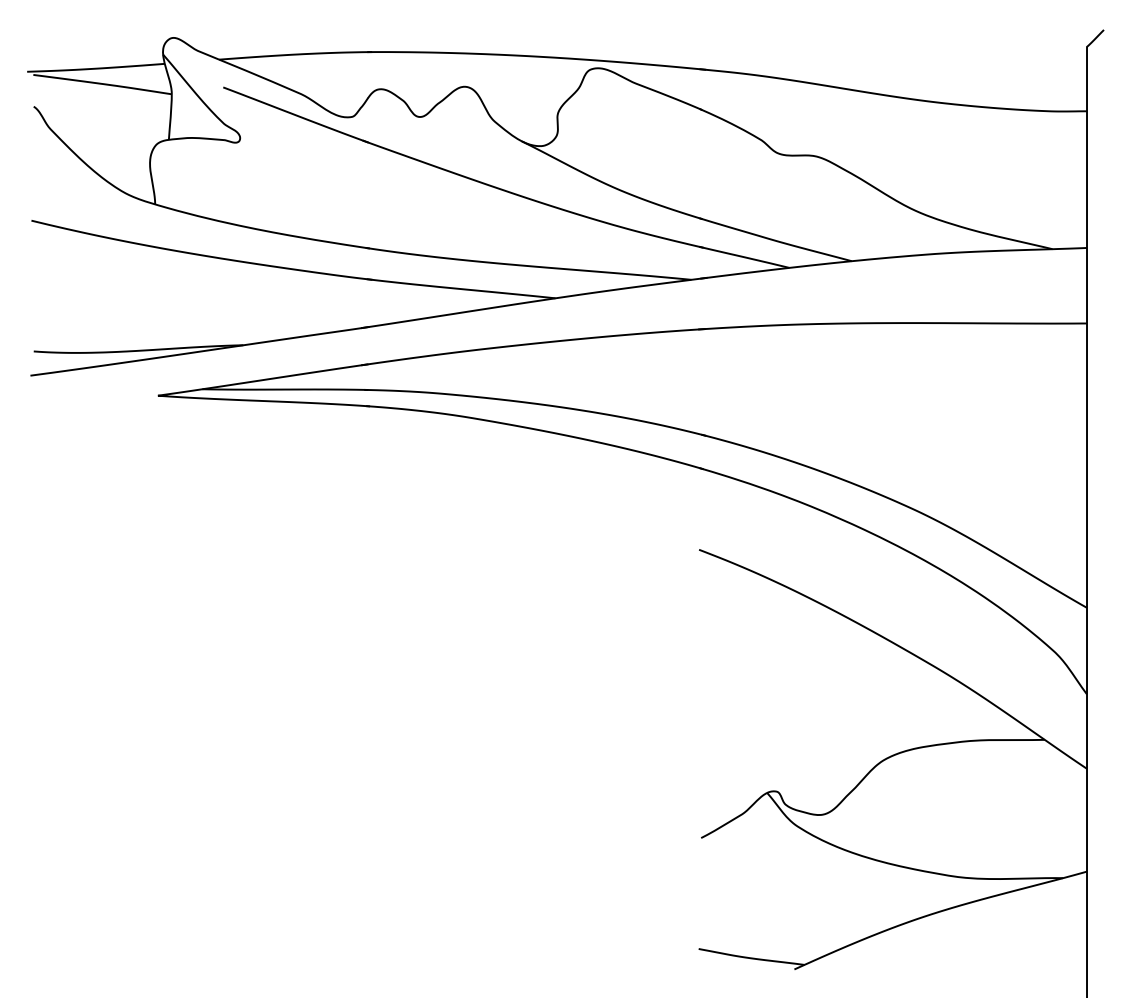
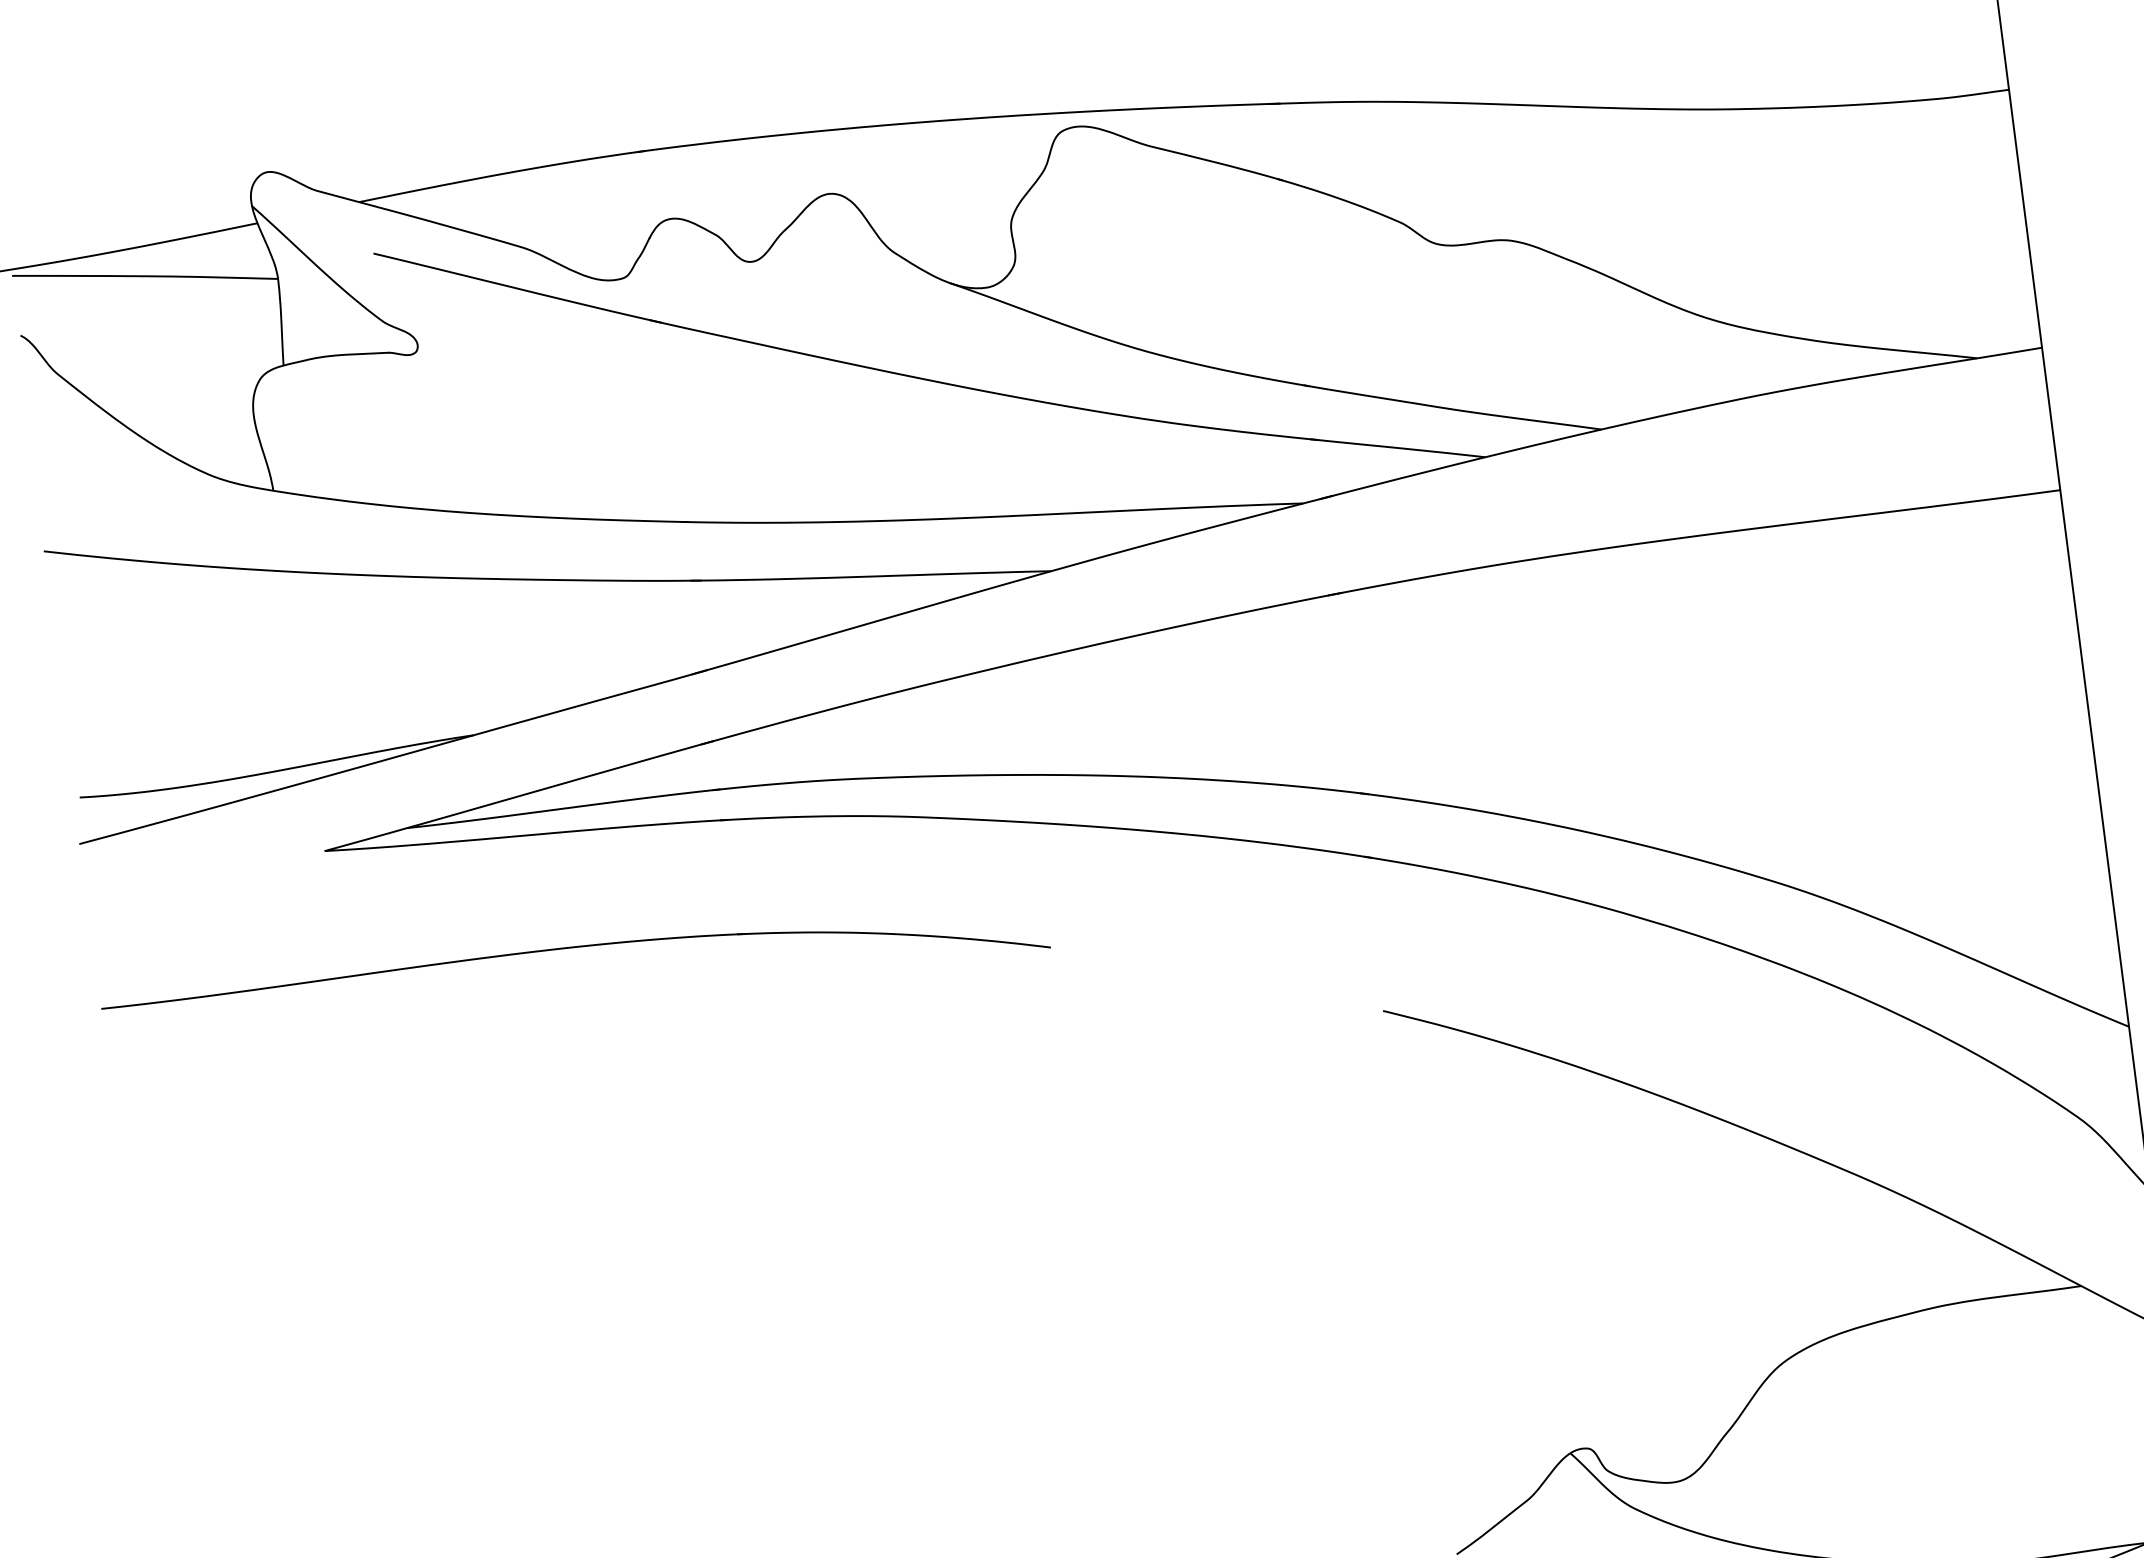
part: (280, 463) -> (572, 949), added

